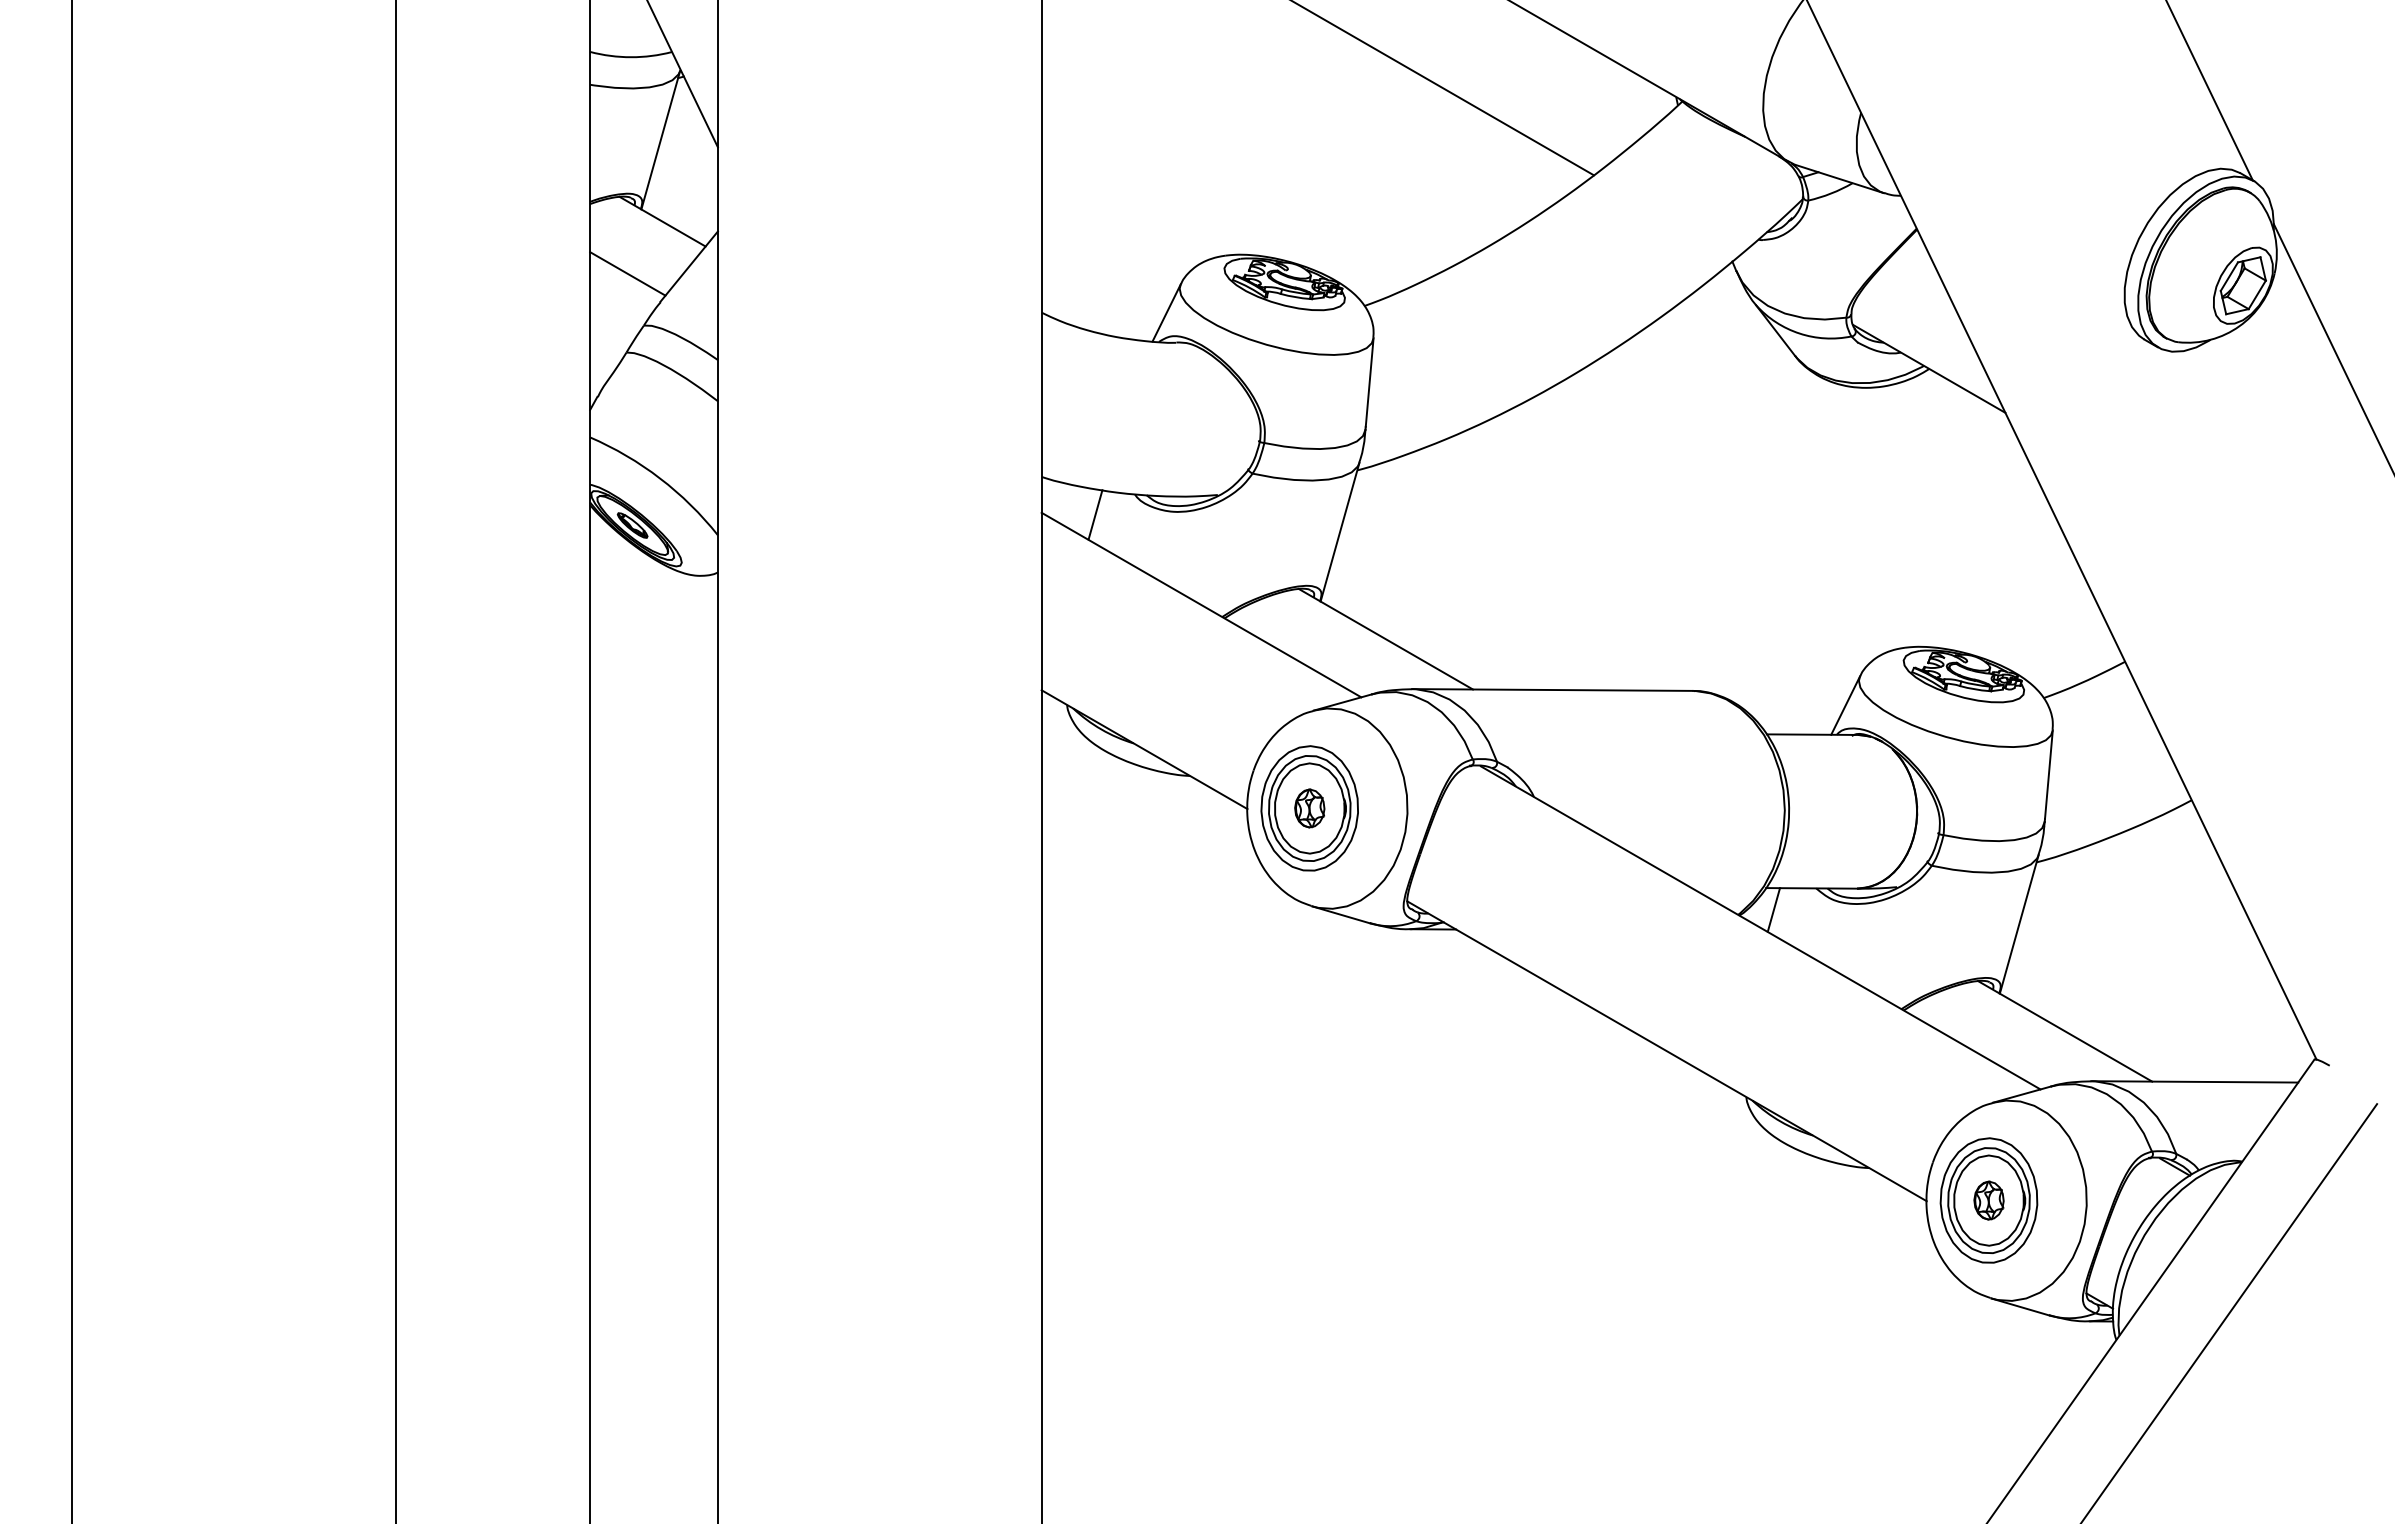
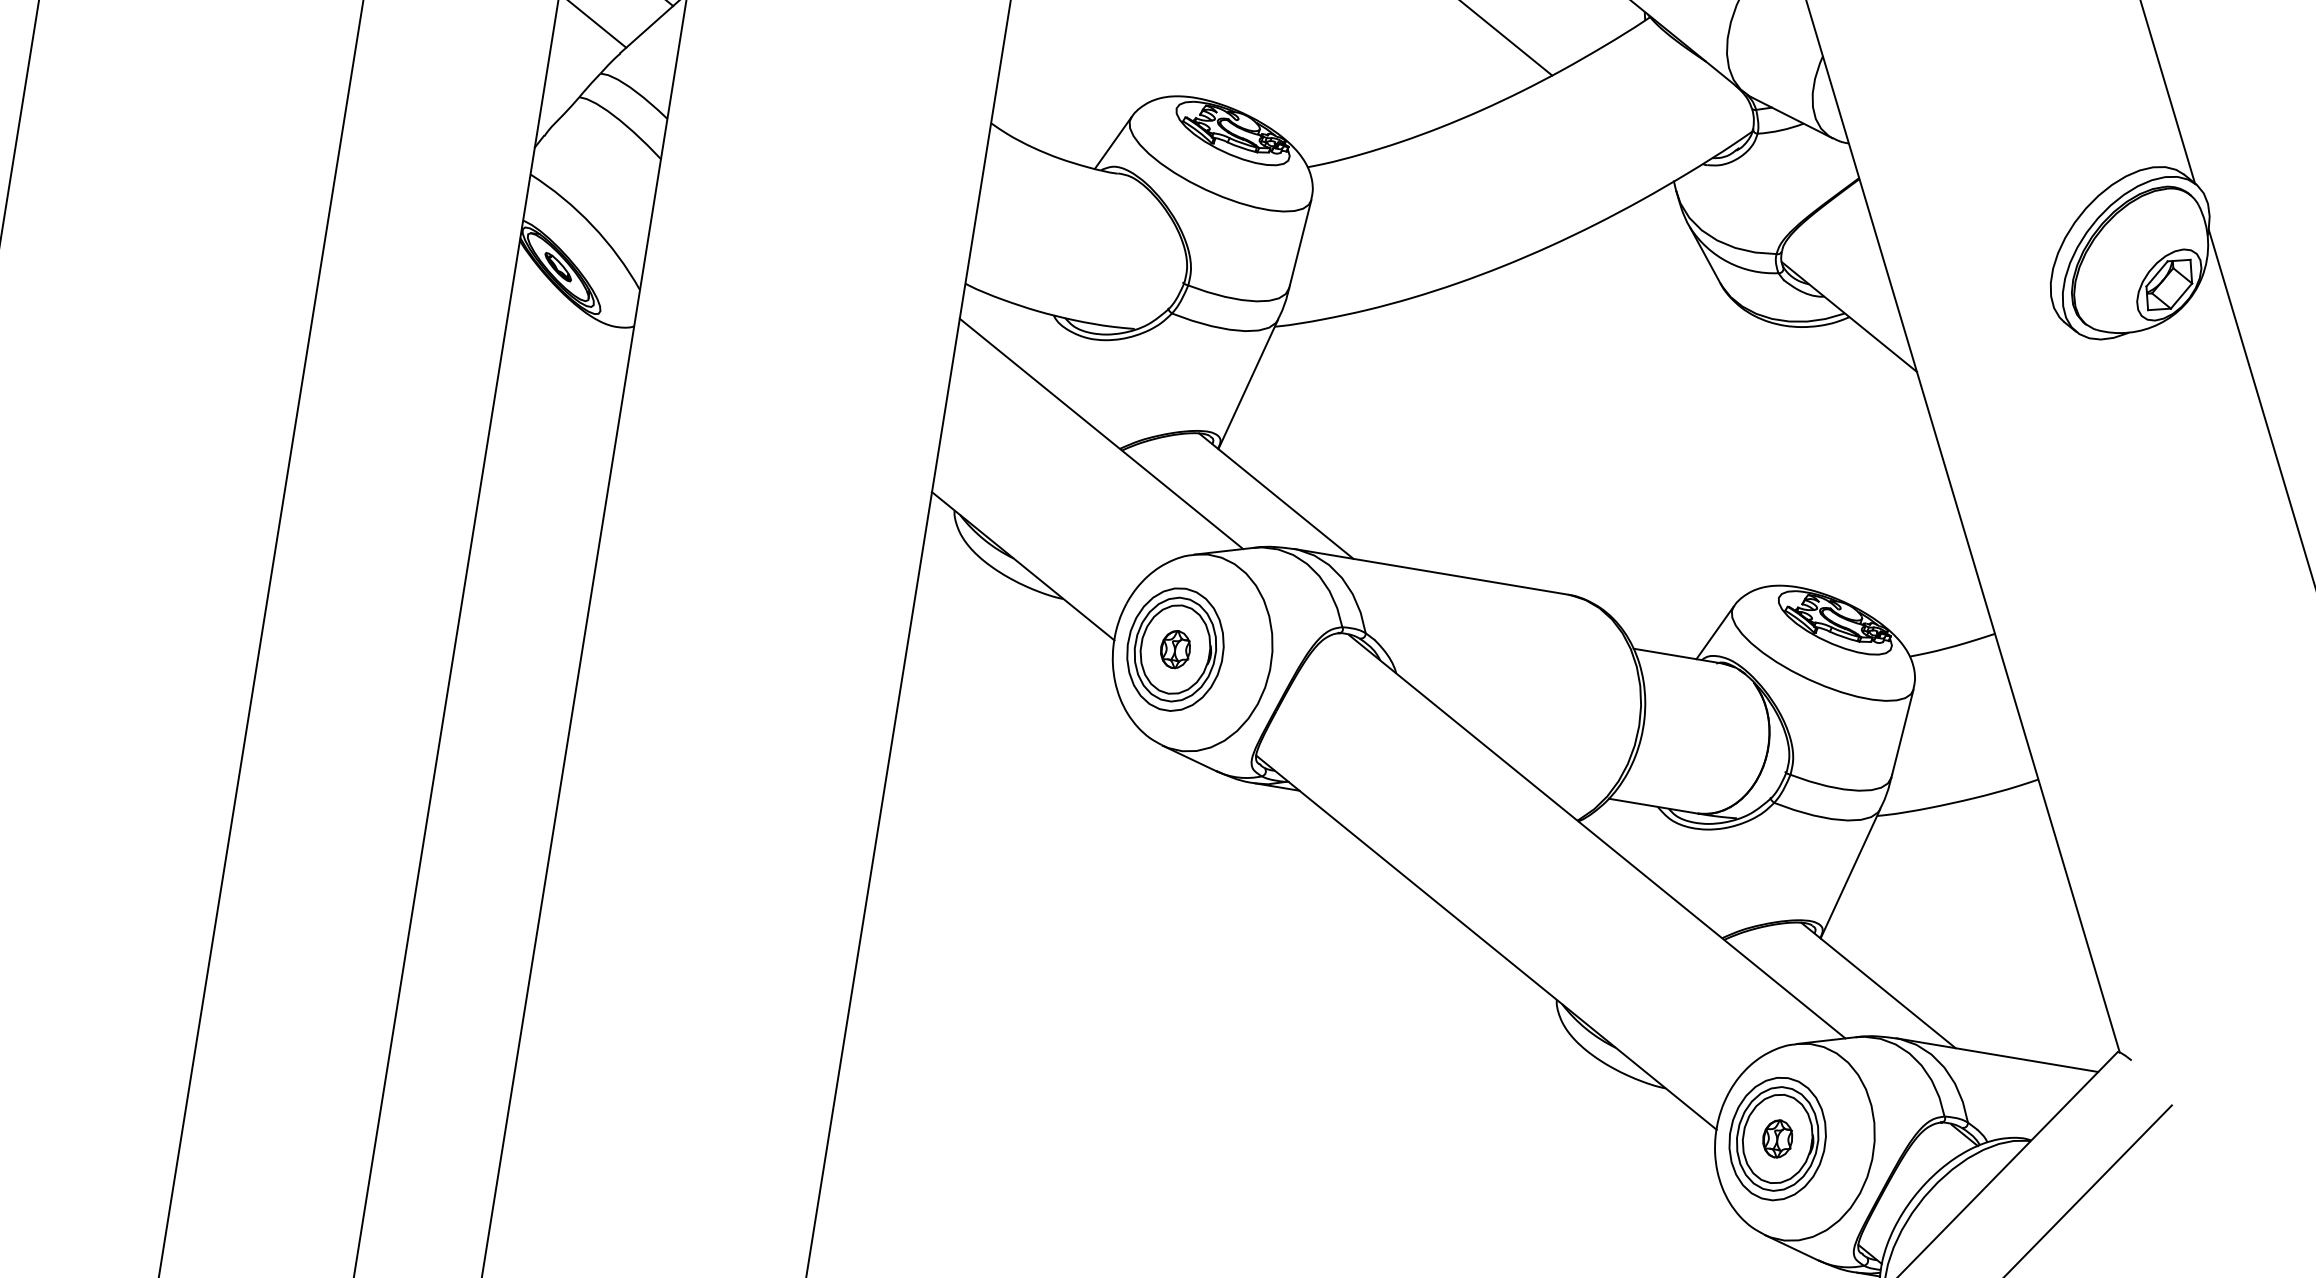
line: (1095, 514) -> (1012, 328), removed
line: (1773, 909) -> (1612, 820), removed

